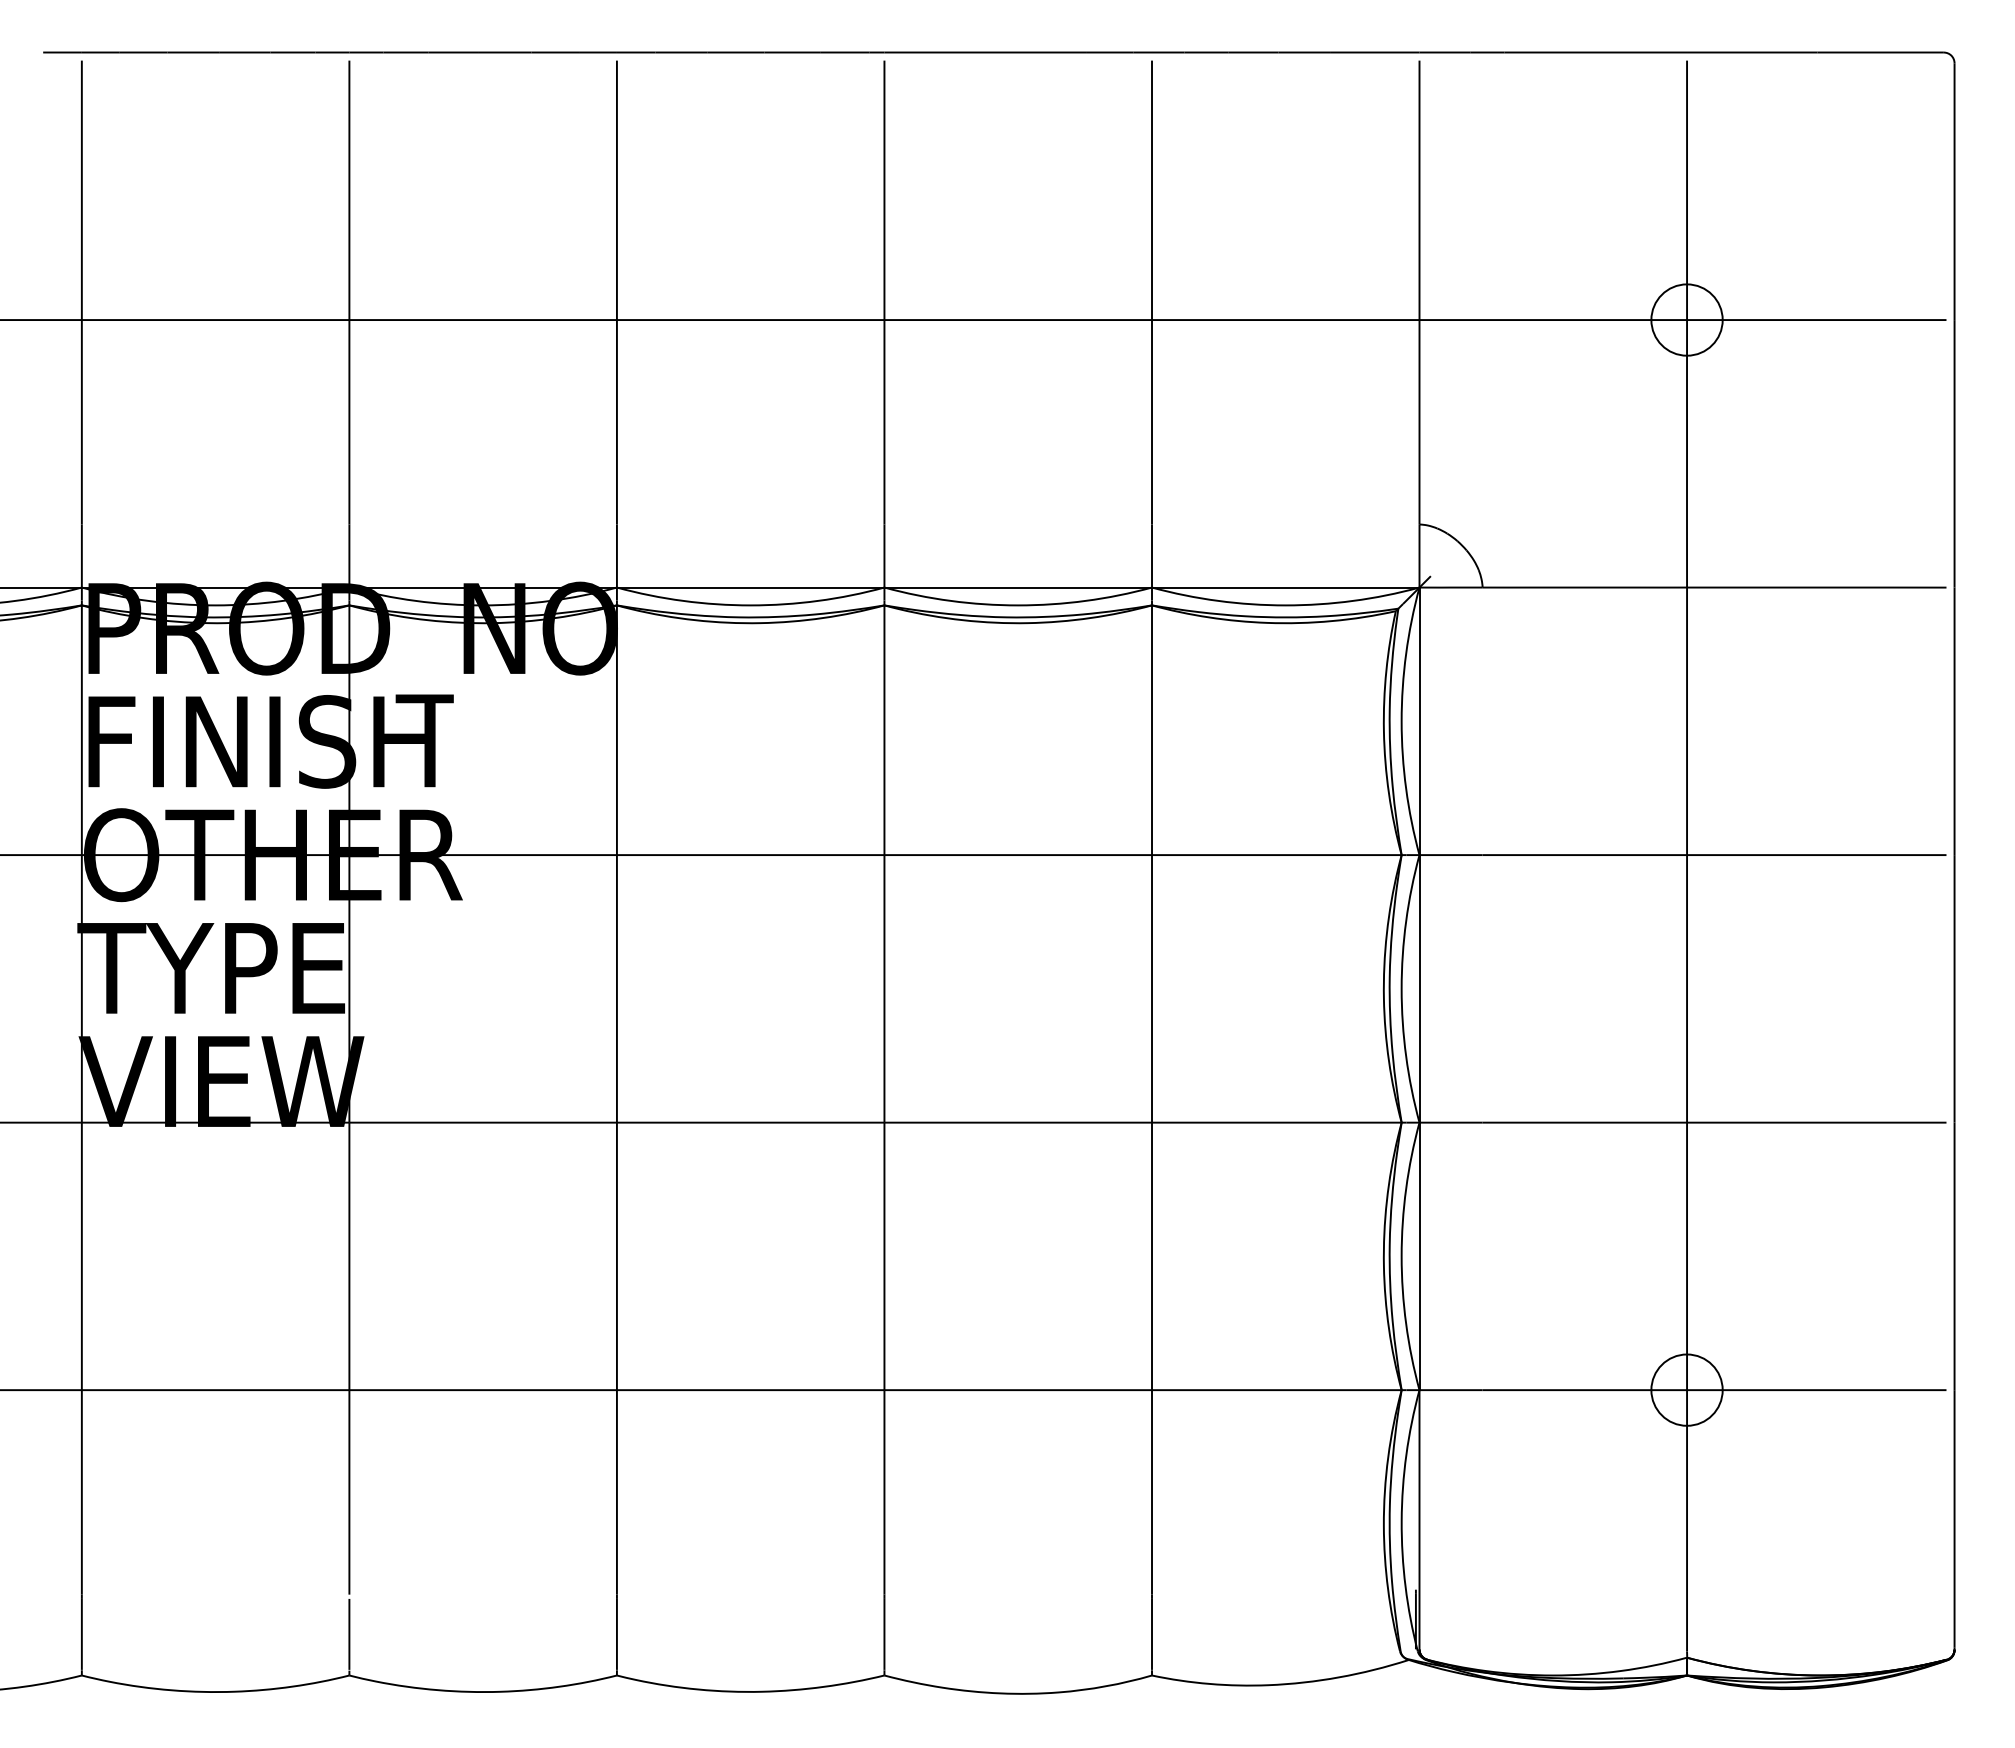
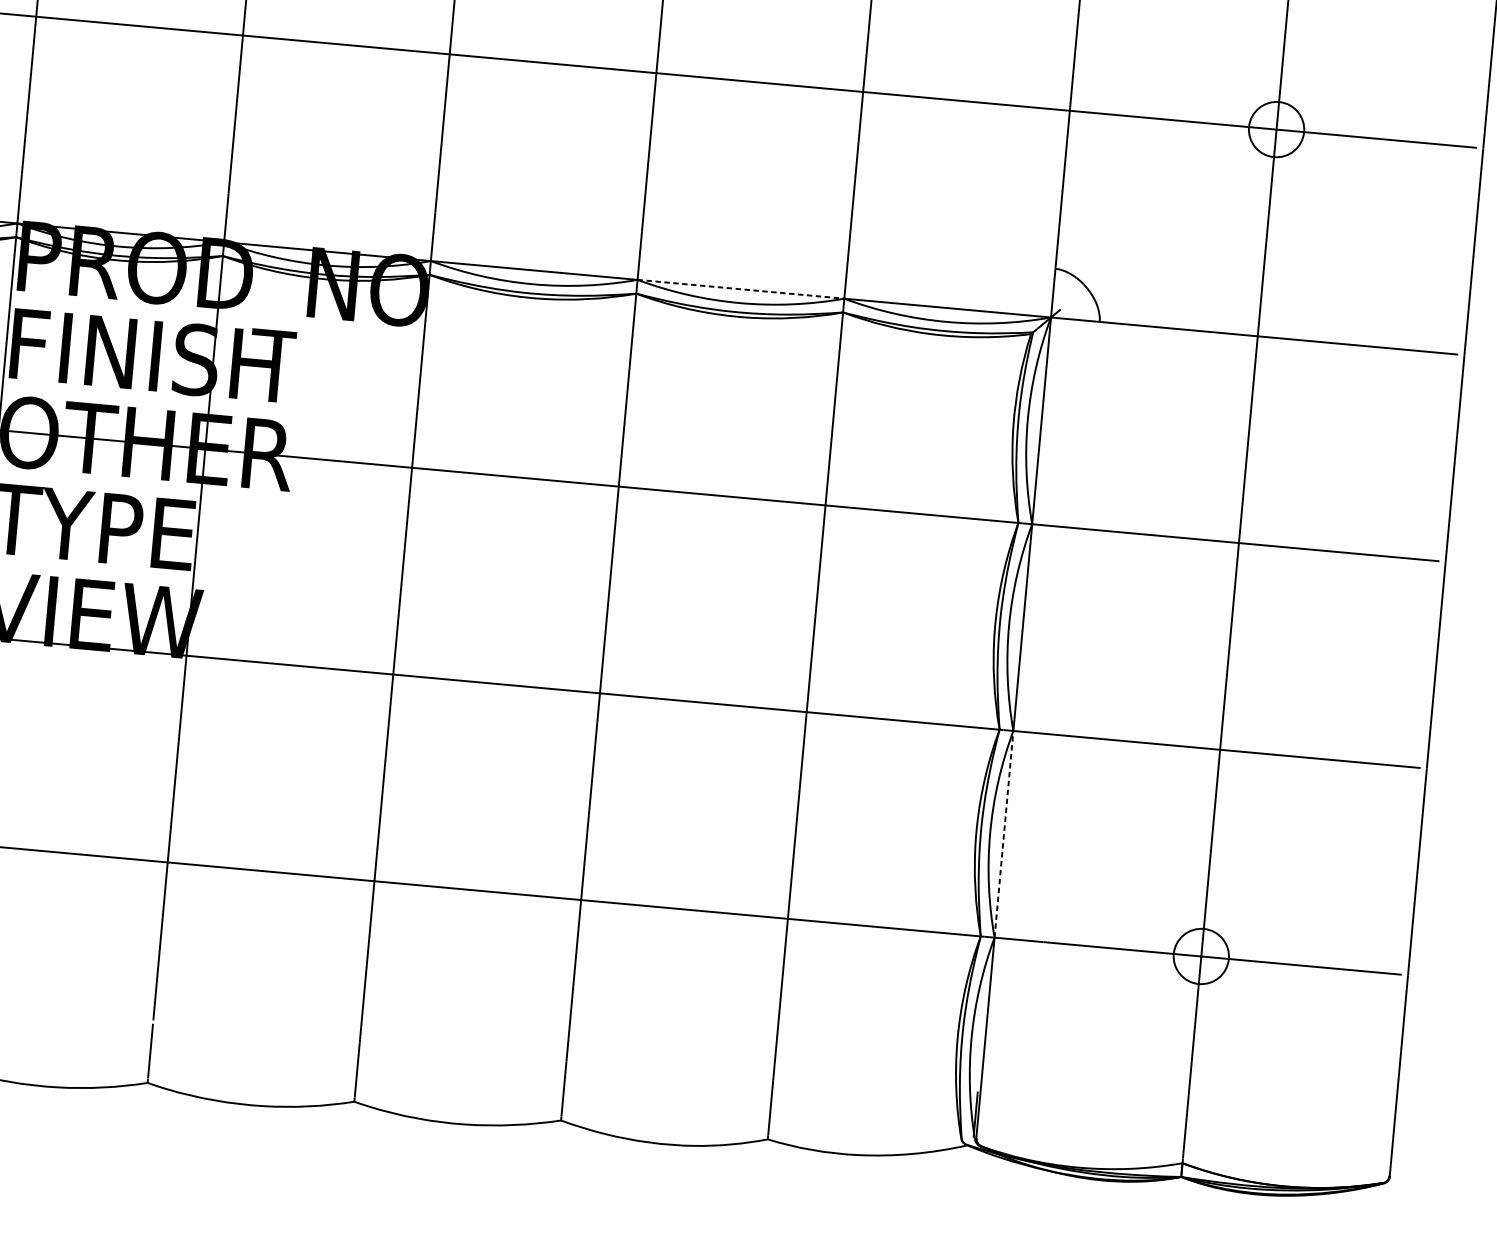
line: (1018, 587) -> (741, 289), solid -> dashed
line: (1419, 1256) -> (1003, 834), solid -> dashed

